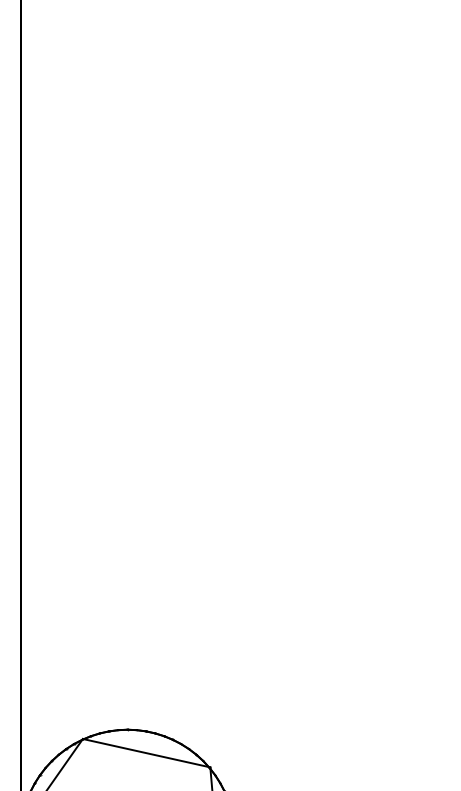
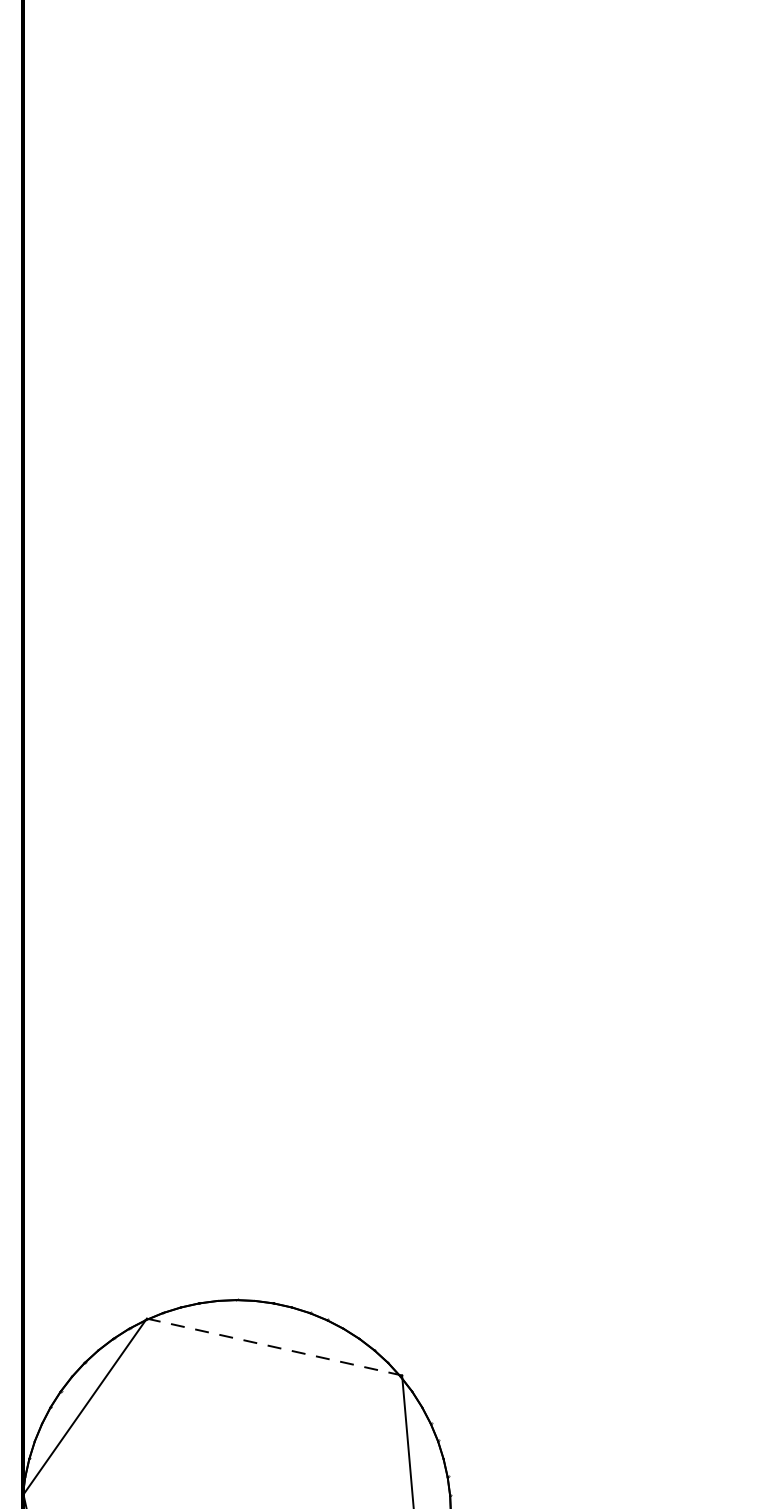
line: (146, 753) -> (274, 1347), solid -> dashed

